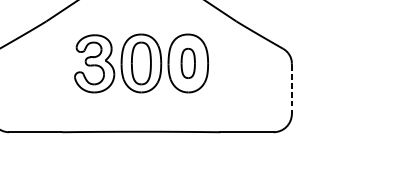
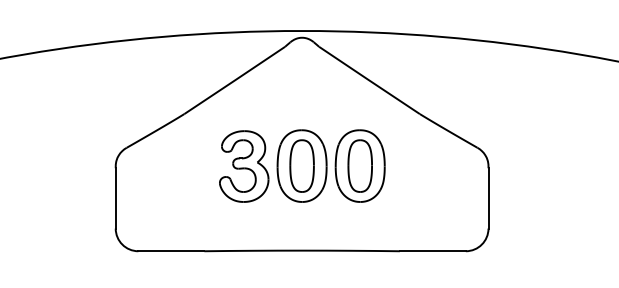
part: (187, 63) -> (359, 165), size x1.43
line: (291, 89) -> (488, 198), dashed -> solid

